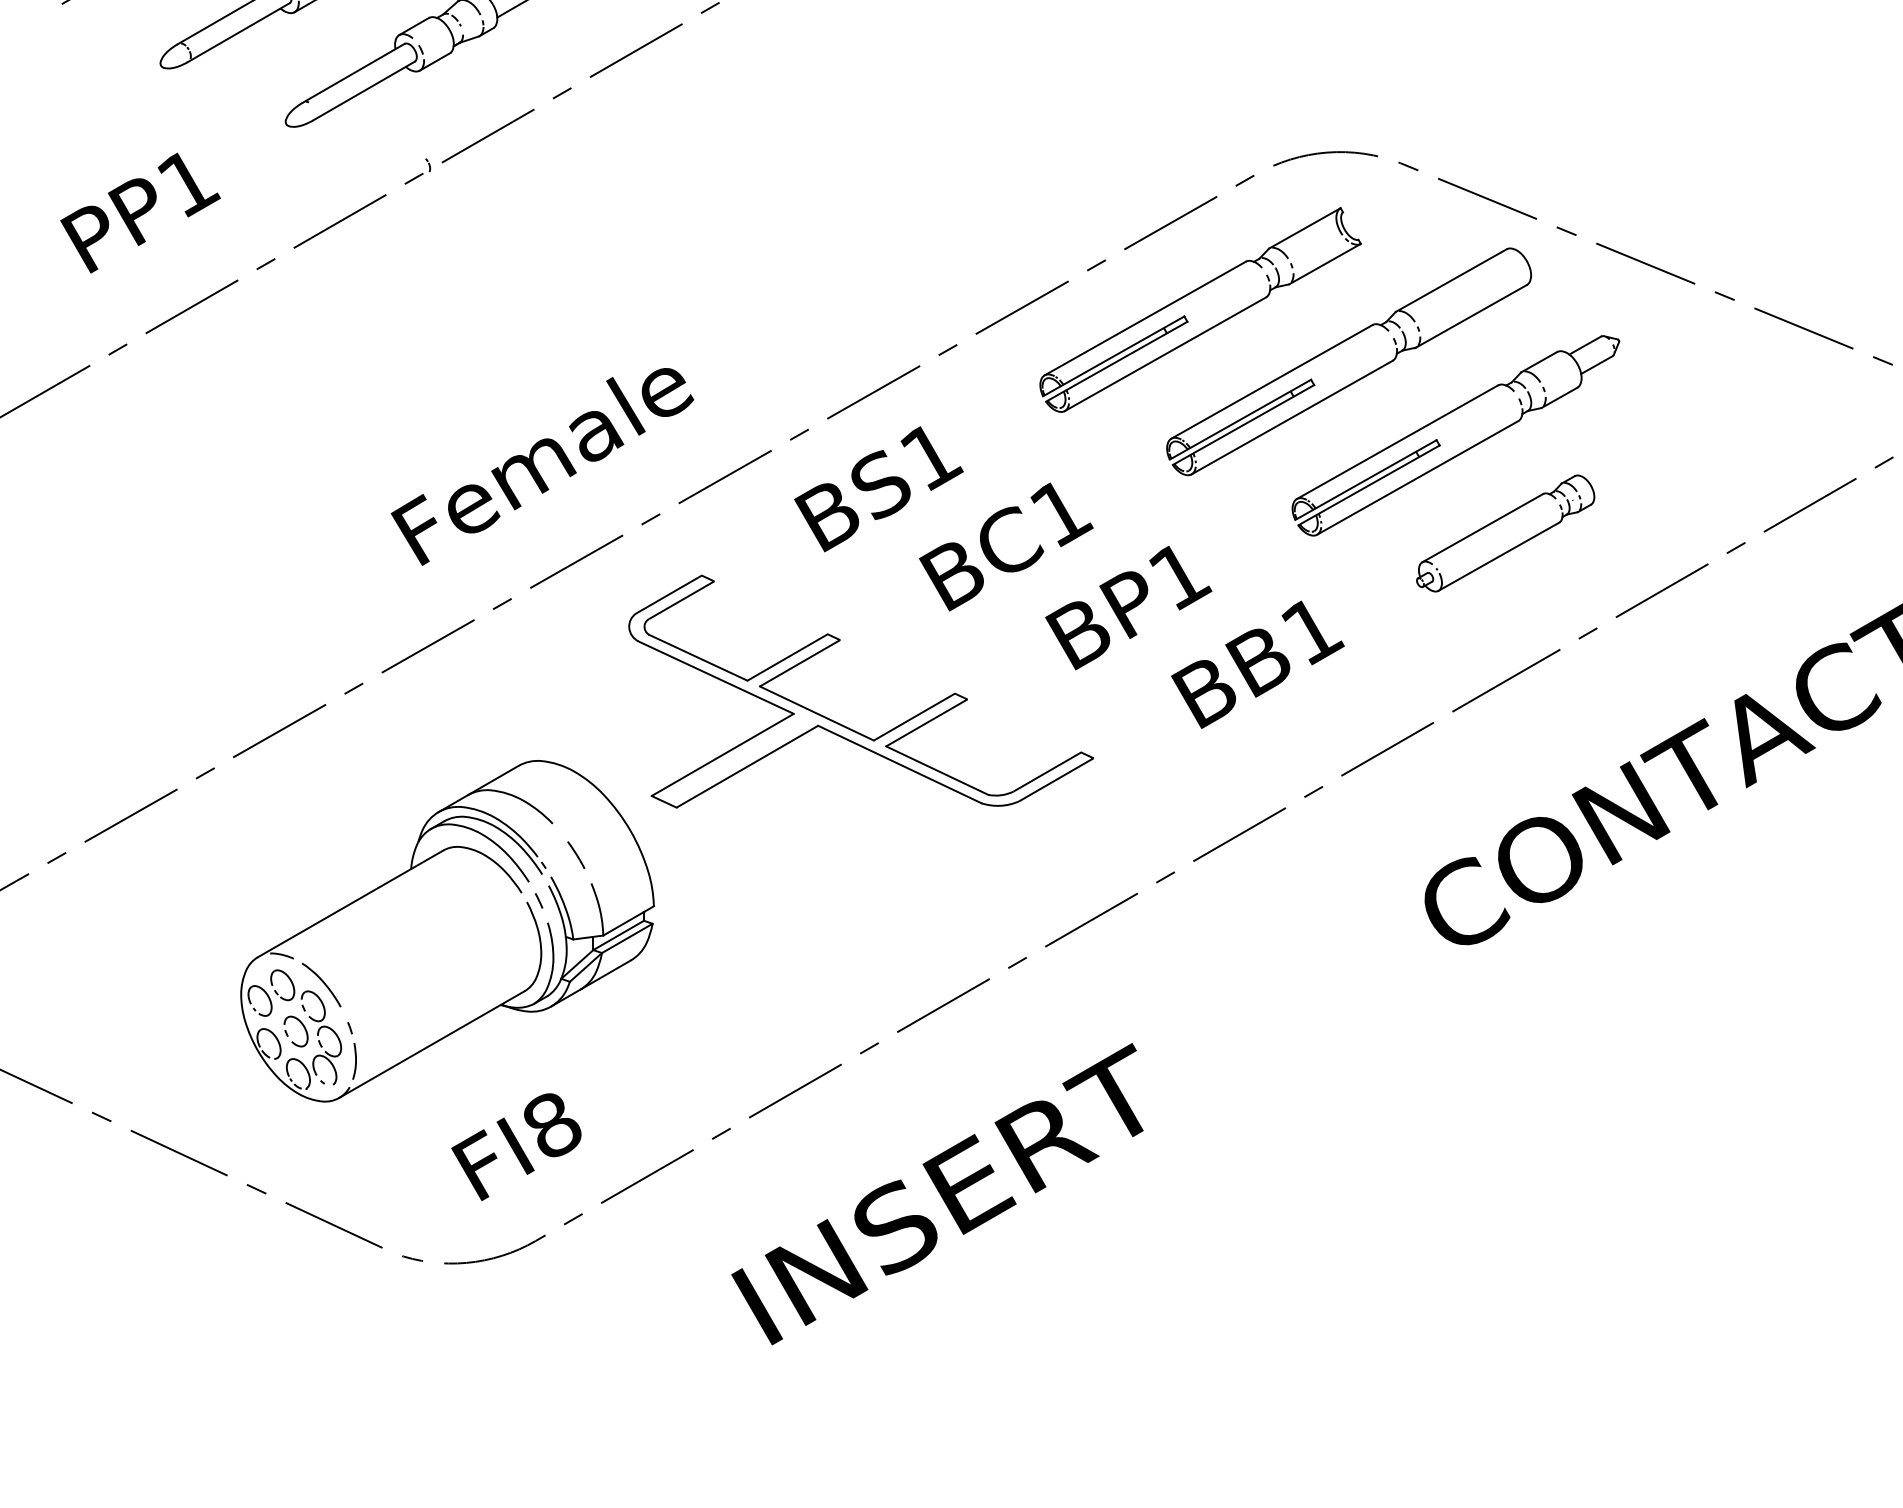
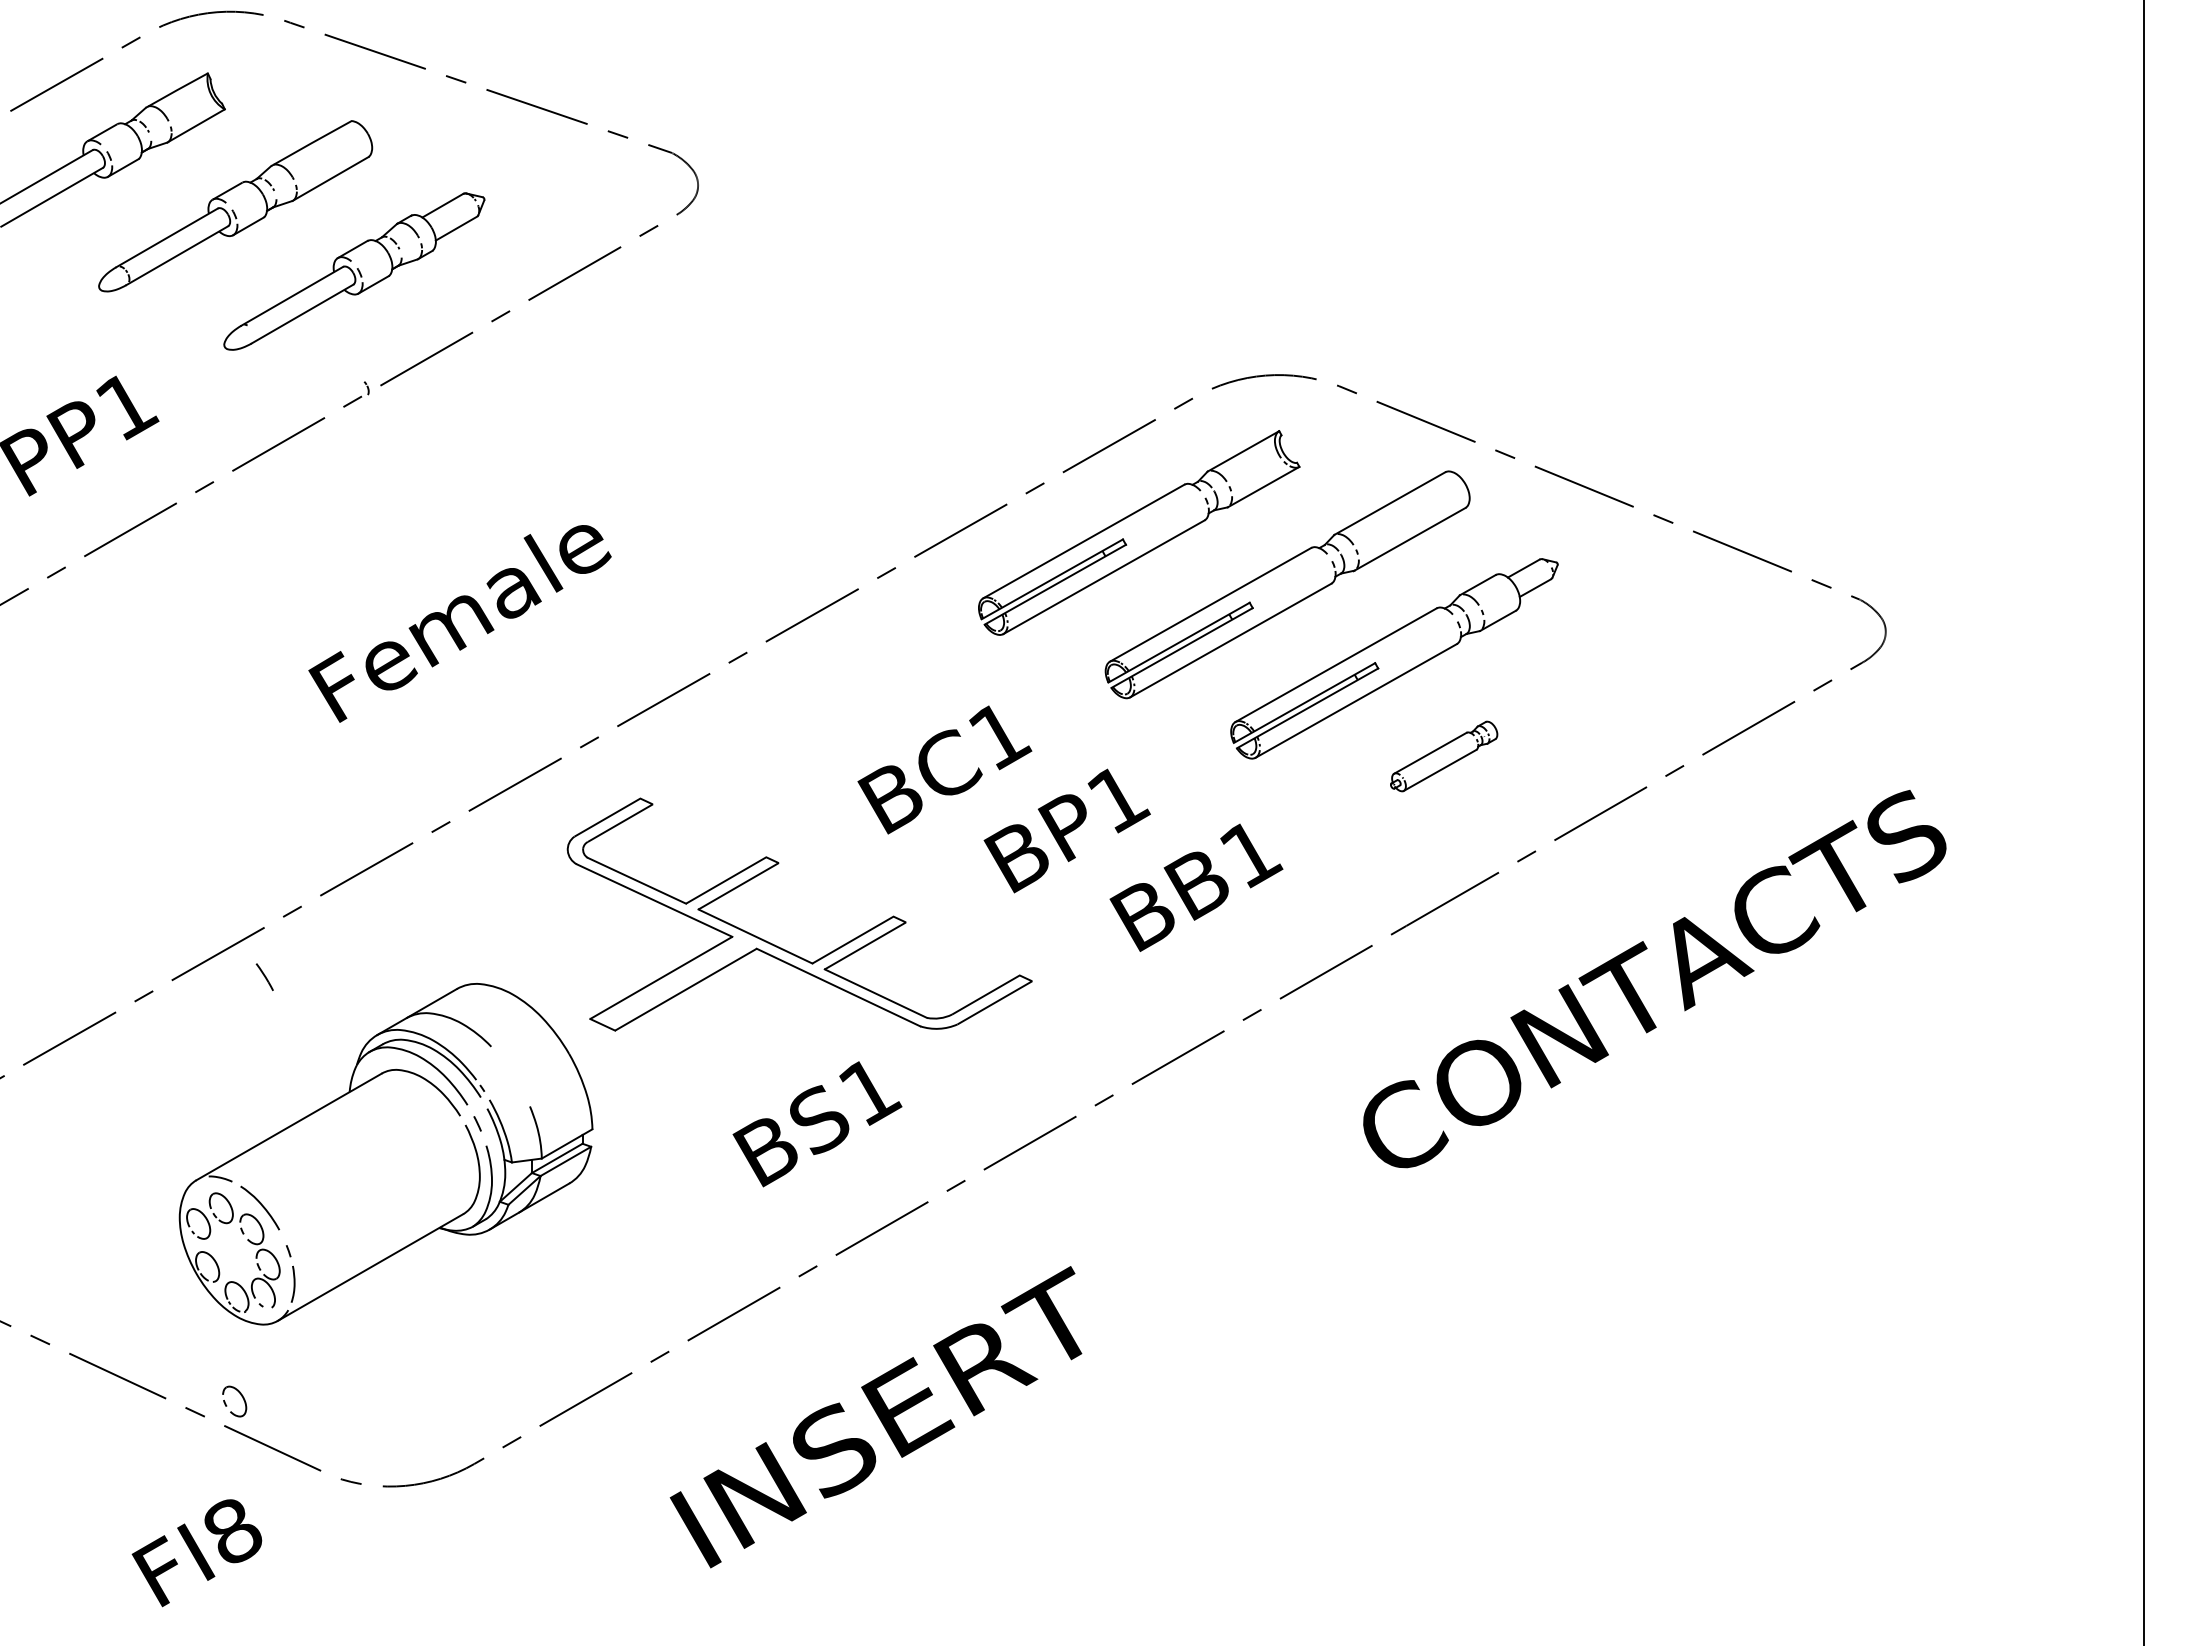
text: (541, 466) -> (459, 623), moved
text: (878, 489) -> (817, 1124), moved
part: (1504, 533) -> (1443, 756), size x0.6
line: (575, 854) -> (264, 976), moved
part: (288, 1035) -> (227, 1405), moved
text: (515, 1147) -> (196, 1553), moved

